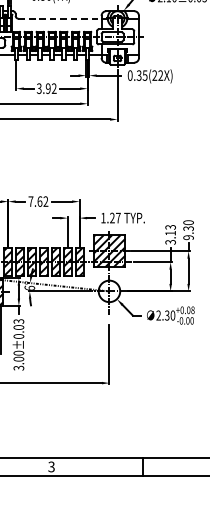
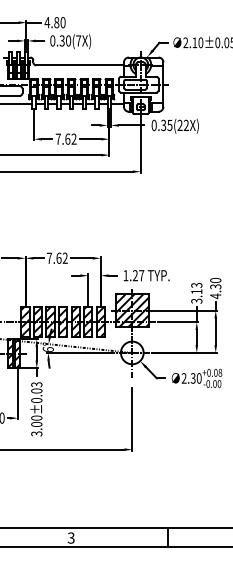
line: (60, 18) -> (80, 65), dashed -> solid
text: (43, 88) -> (62, 138), 3.92 -> 7.62
text: (188, 237) -> (215, 296), 9.30 -> 4.30

